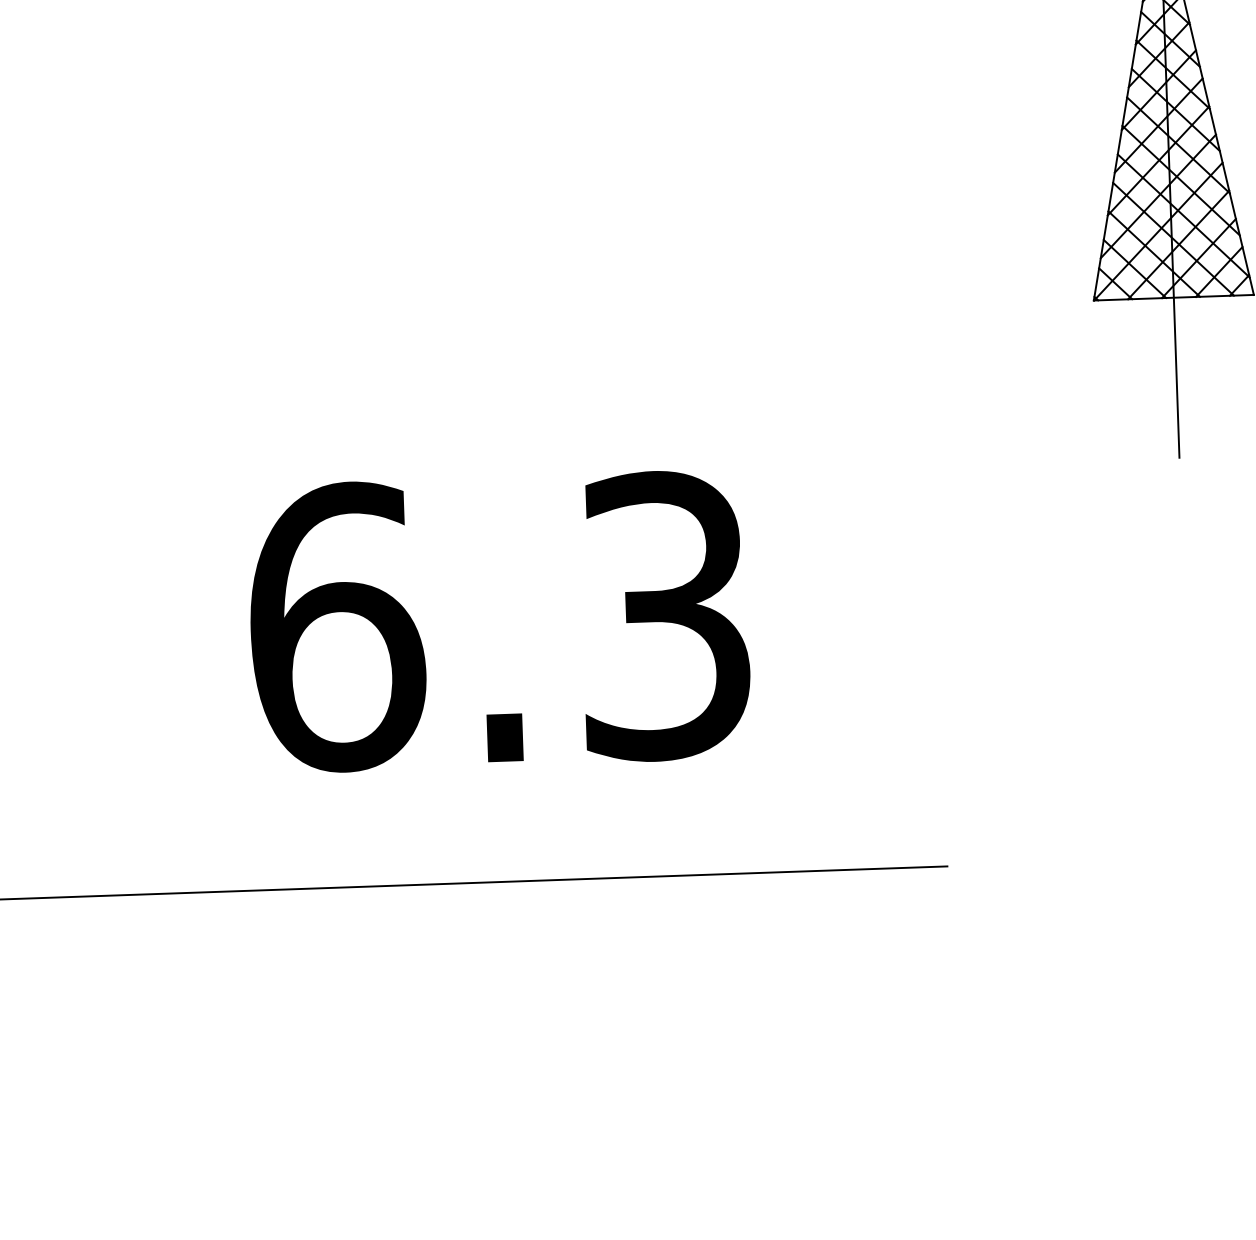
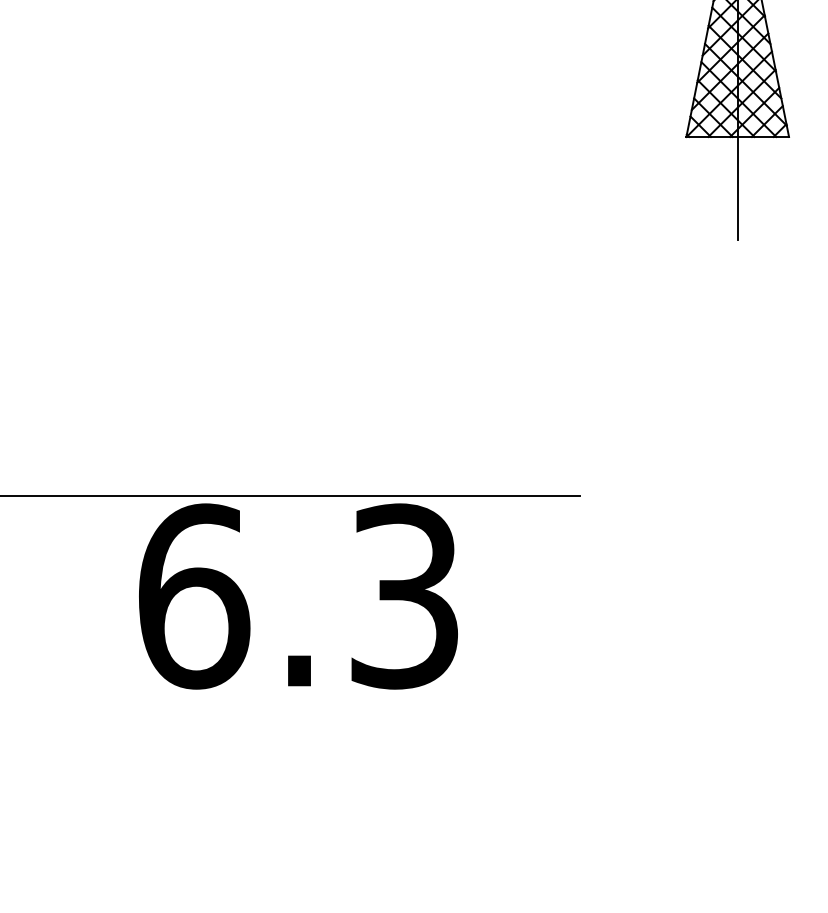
text: (499, 621) -> (298, 596), moved

